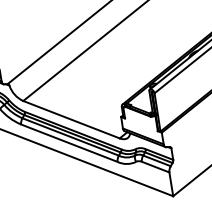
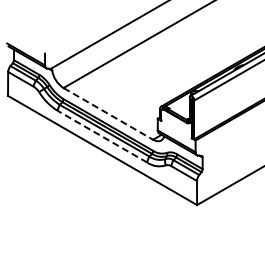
line: (71, 119) -> (108, 113), solid -> dashed
line: (69, 142) -> (102, 136), solid -> dashed

